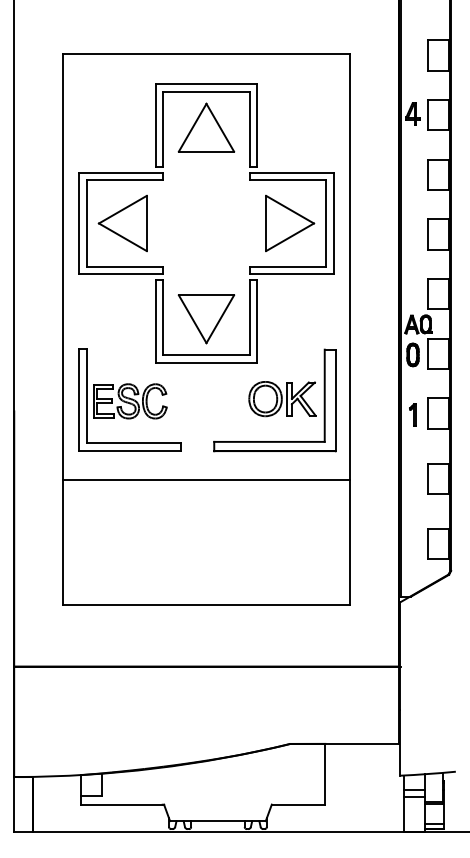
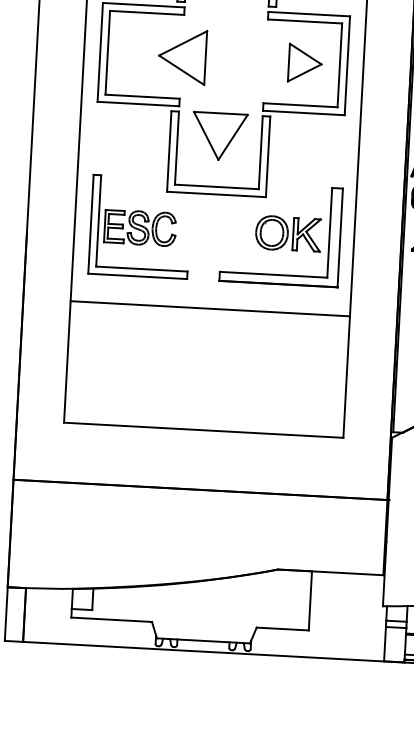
part: (122, 223) -> (182, 56), moved
part: (290, 223) -> (305, 63), size x0.7
part: (206, 319) -> (219, 136), moved

